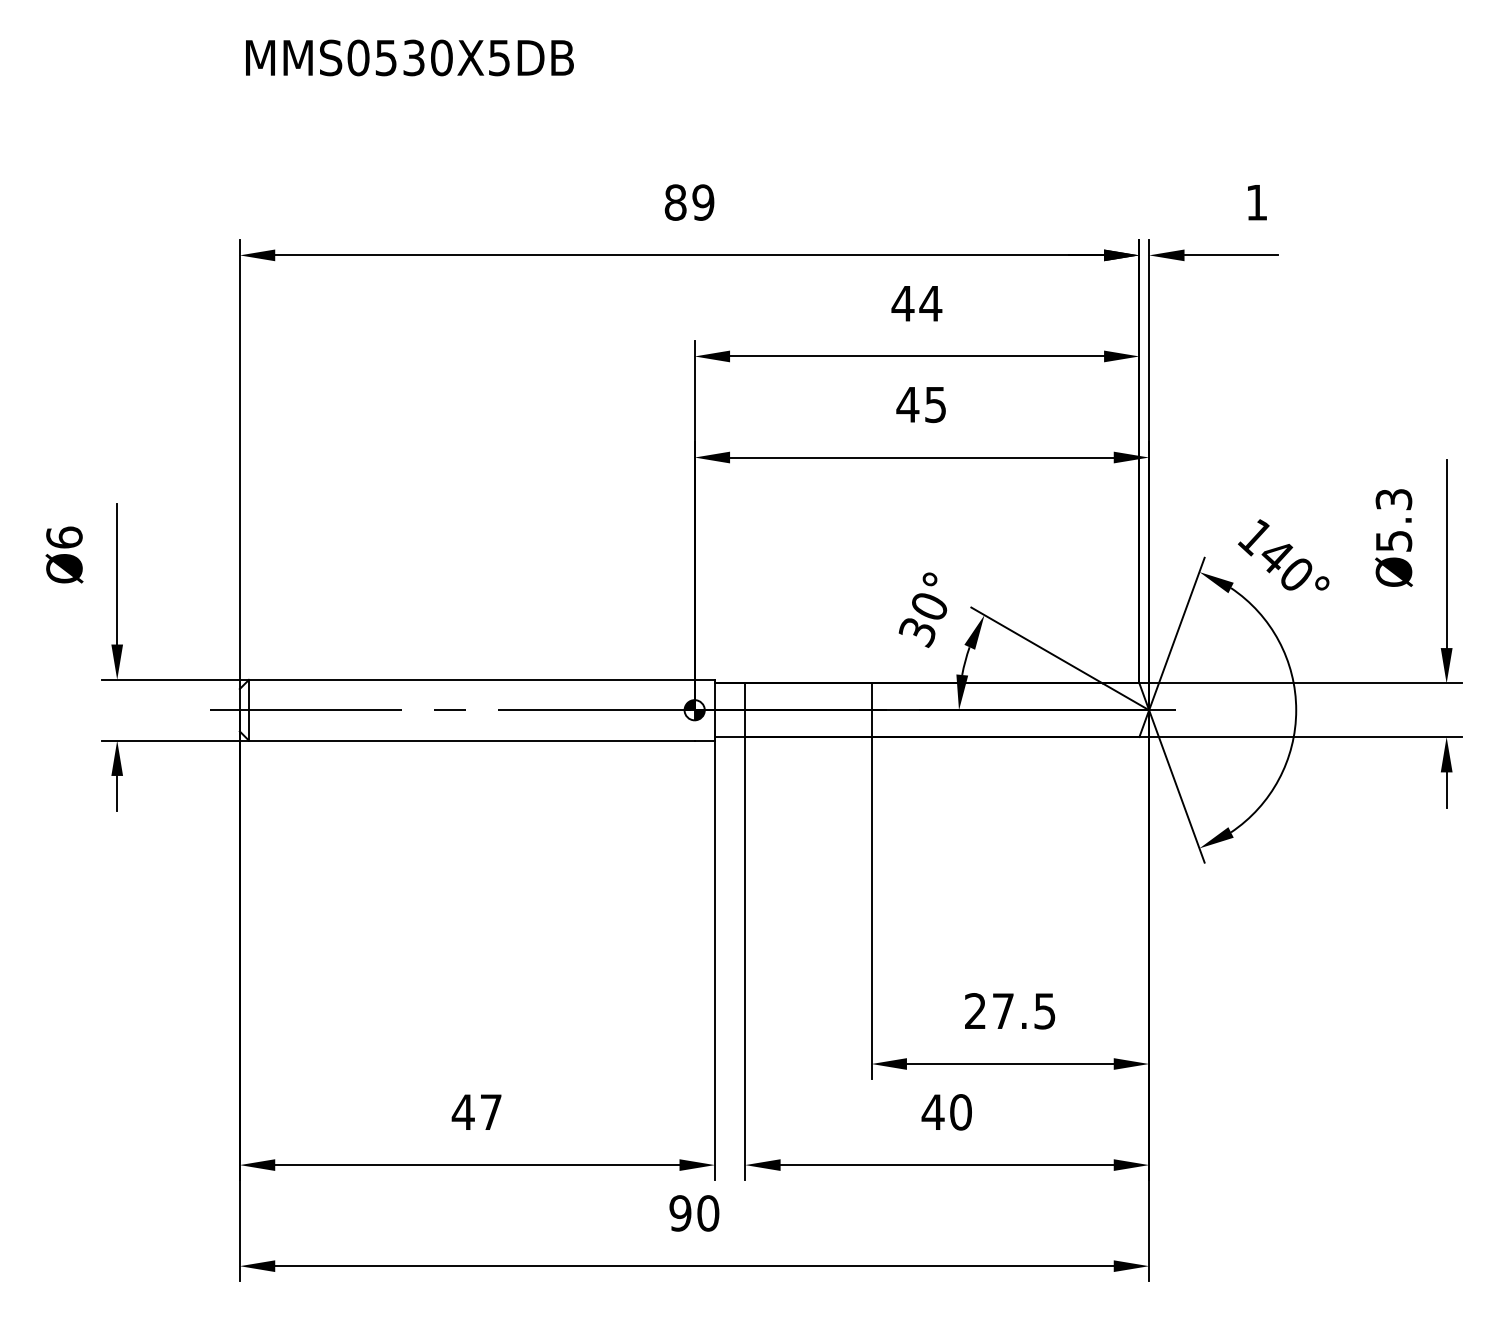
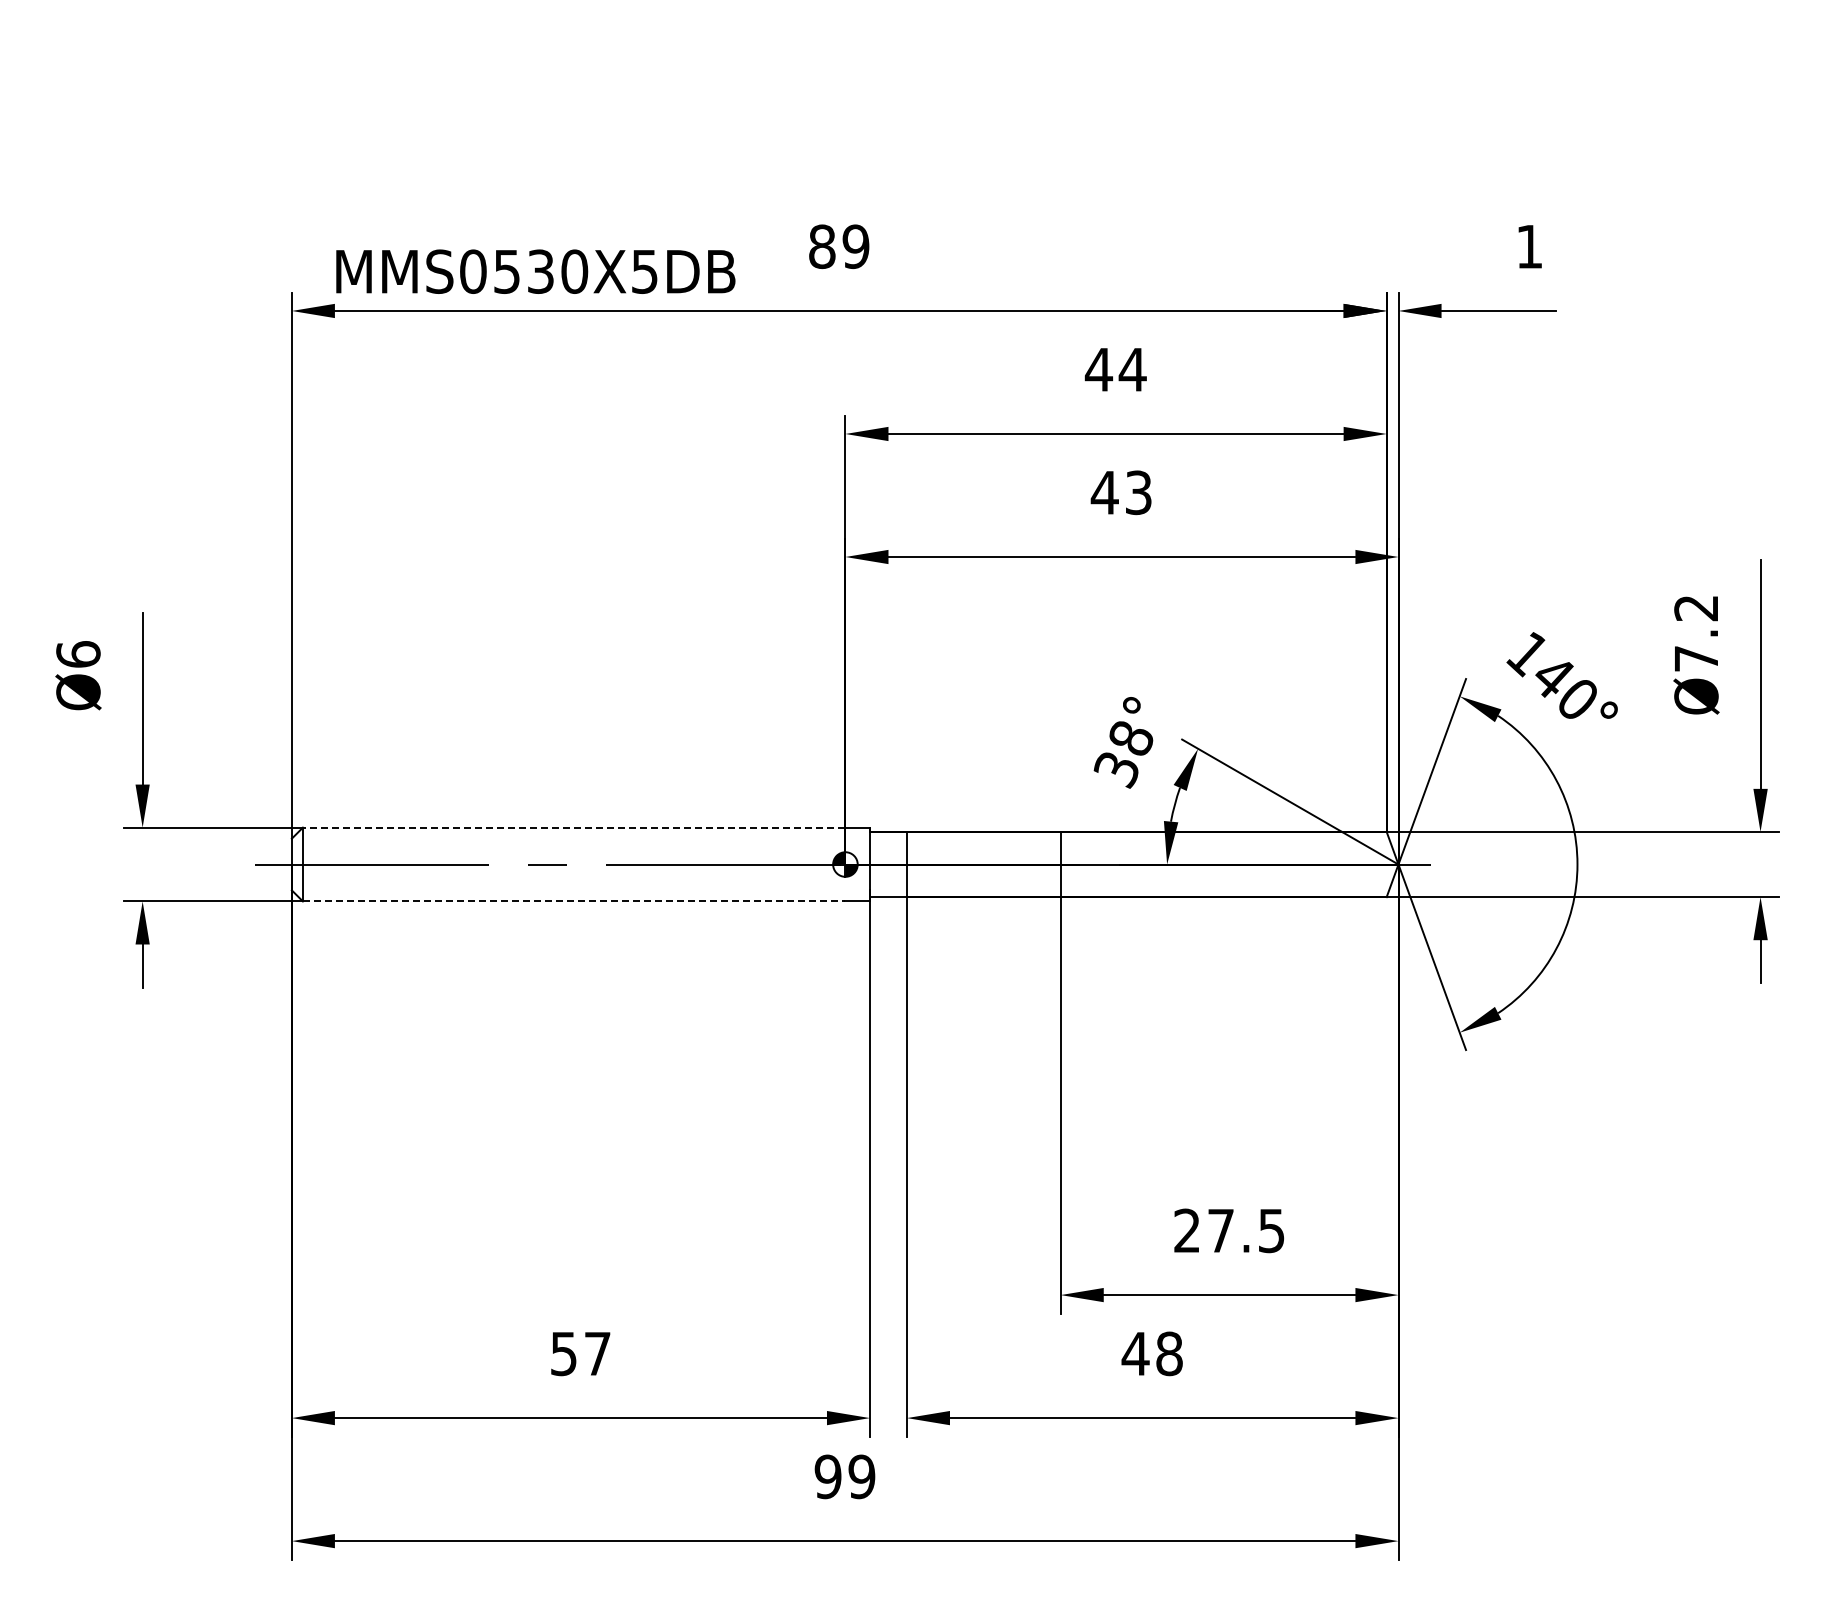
text: (409, 57) -> (535, 271), moved
text: (935, 404) -> (1138, 492), 45 -> 43
text: (1394, 520) -> (1696, 633), Ø5.3 -> Ø7.2
text: (929, 606) -> (1131, 738), 30° -> 38°
line: (471, 679) -> (573, 827), solid -> dashed
line: (472, 740) -> (574, 901), solid -> dashed
text: (463, 1112) -> (563, 1354), 47 -> 57
text: (960, 1112) -> (1169, 1353), 40 -> 48
text: (707, 1213) -> (861, 1476), 90 -> 99

